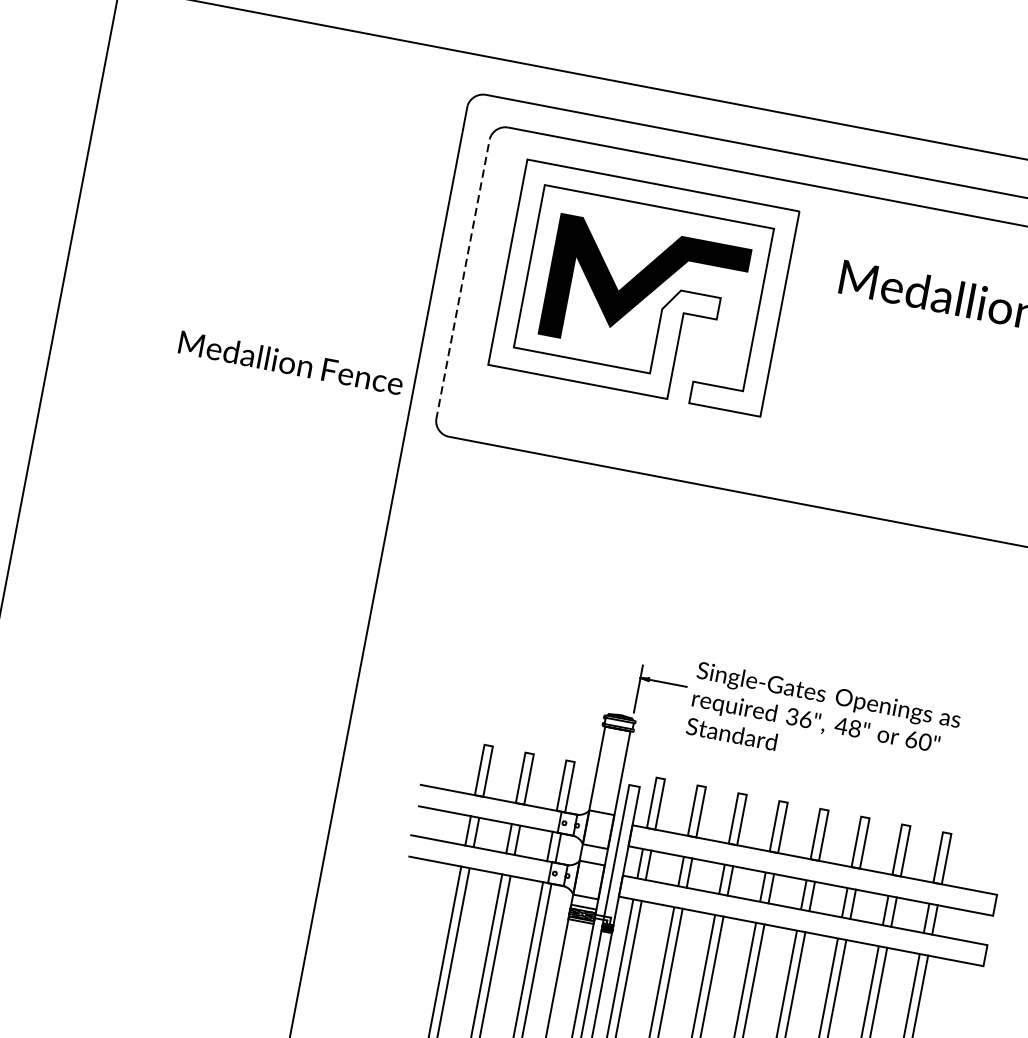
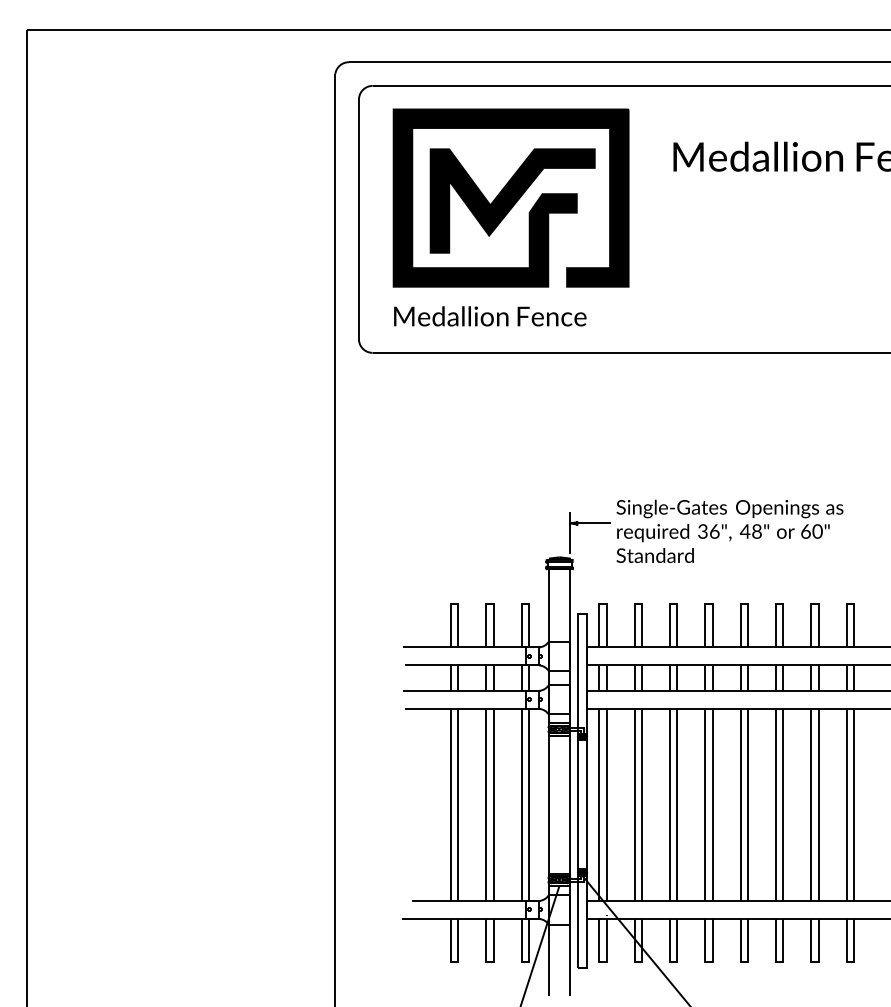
line: (463, 279) -> (359, 219), dashed -> solid
fill: (643, 287) -> (510, 197), added
text: (291, 363) -> (490, 316), moved

